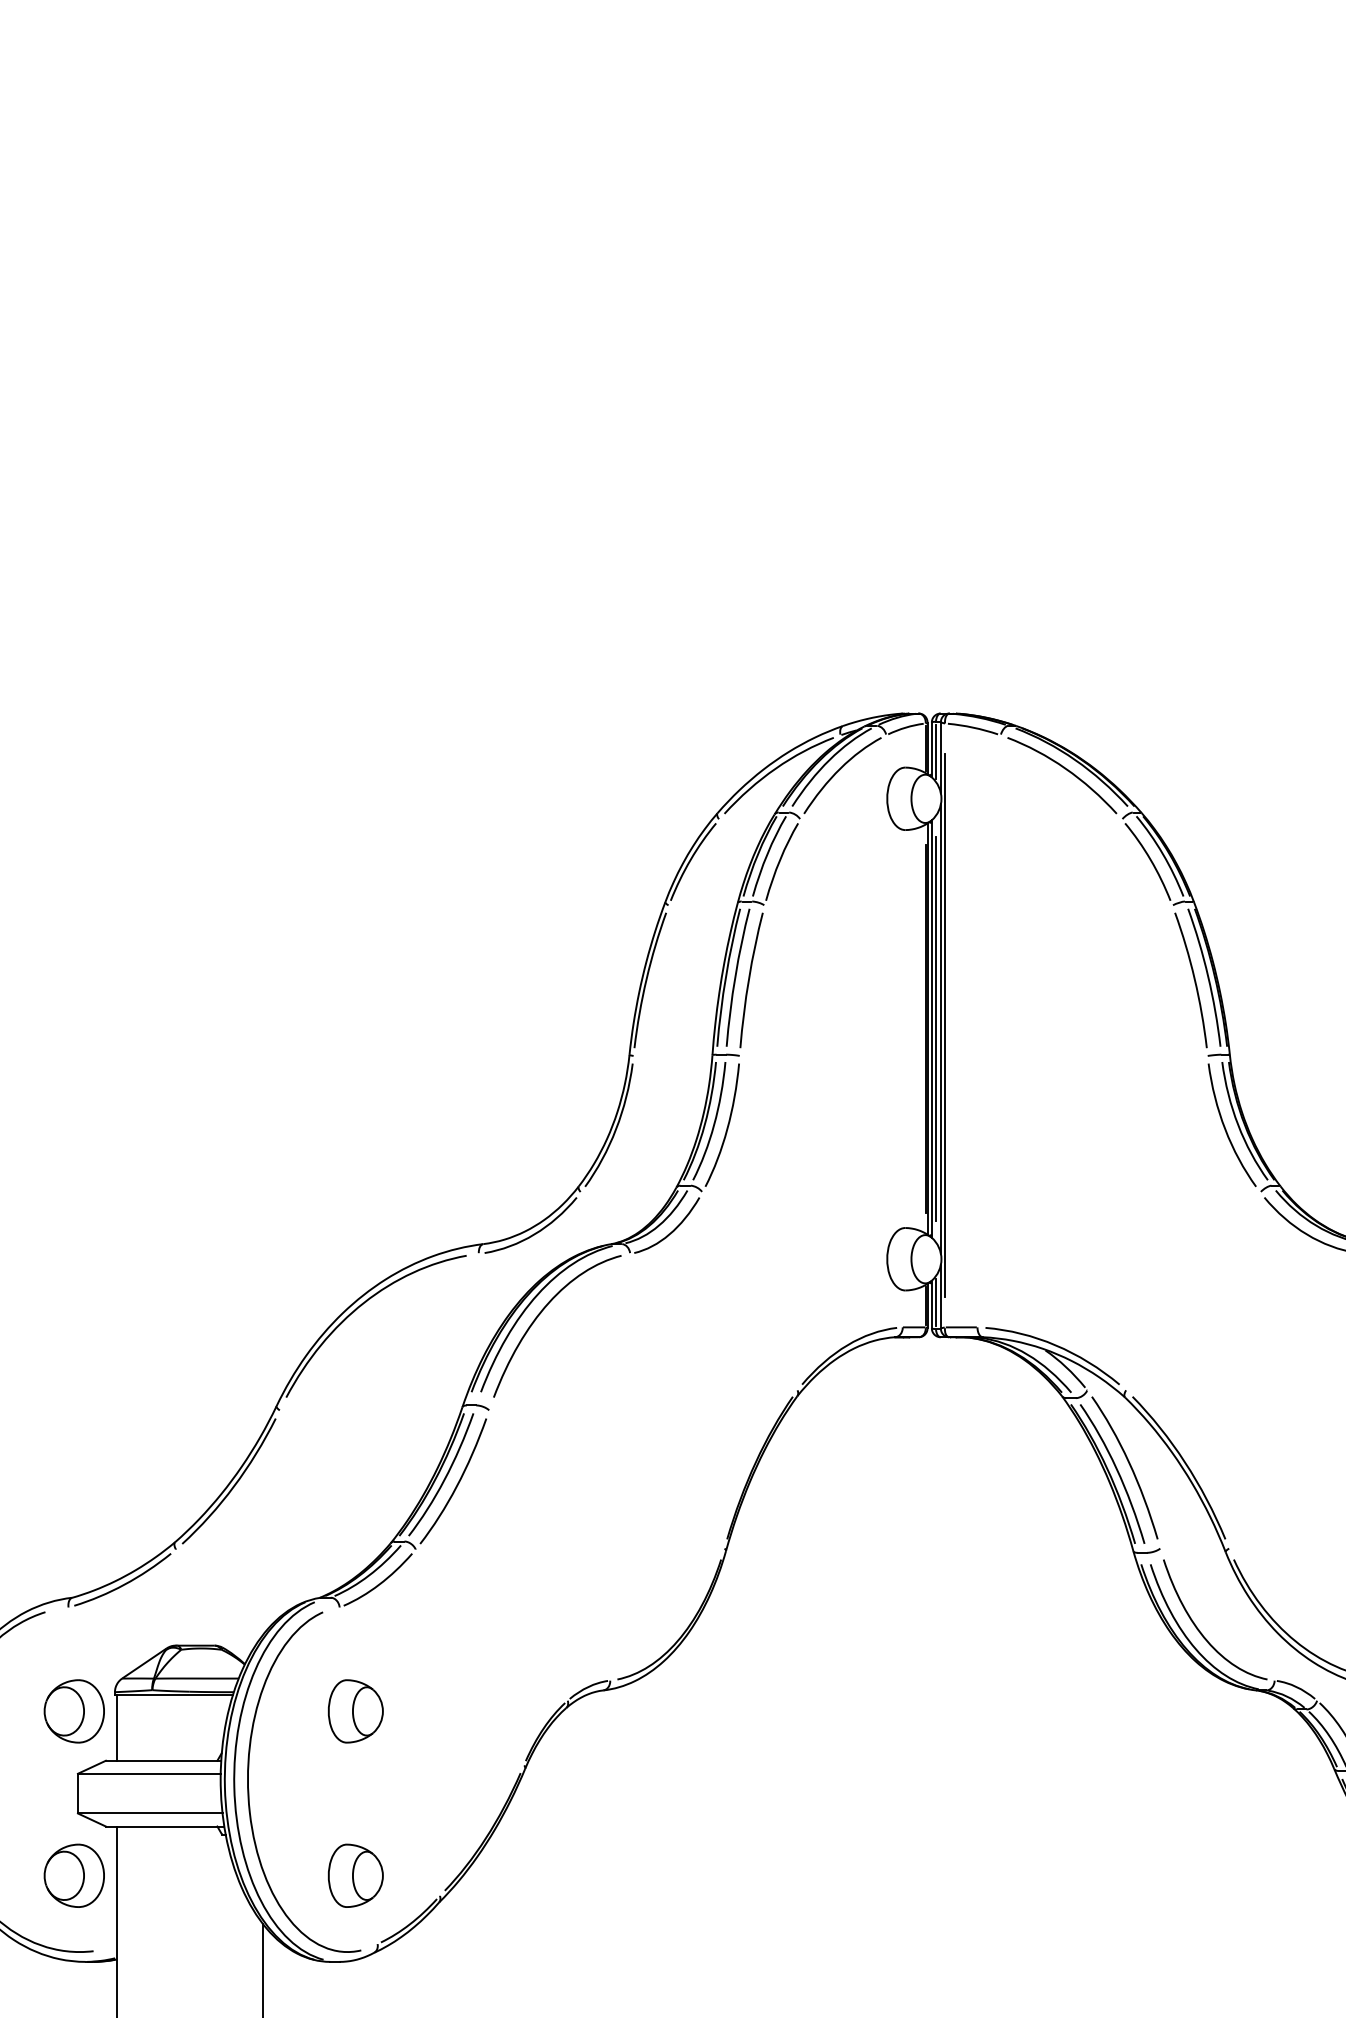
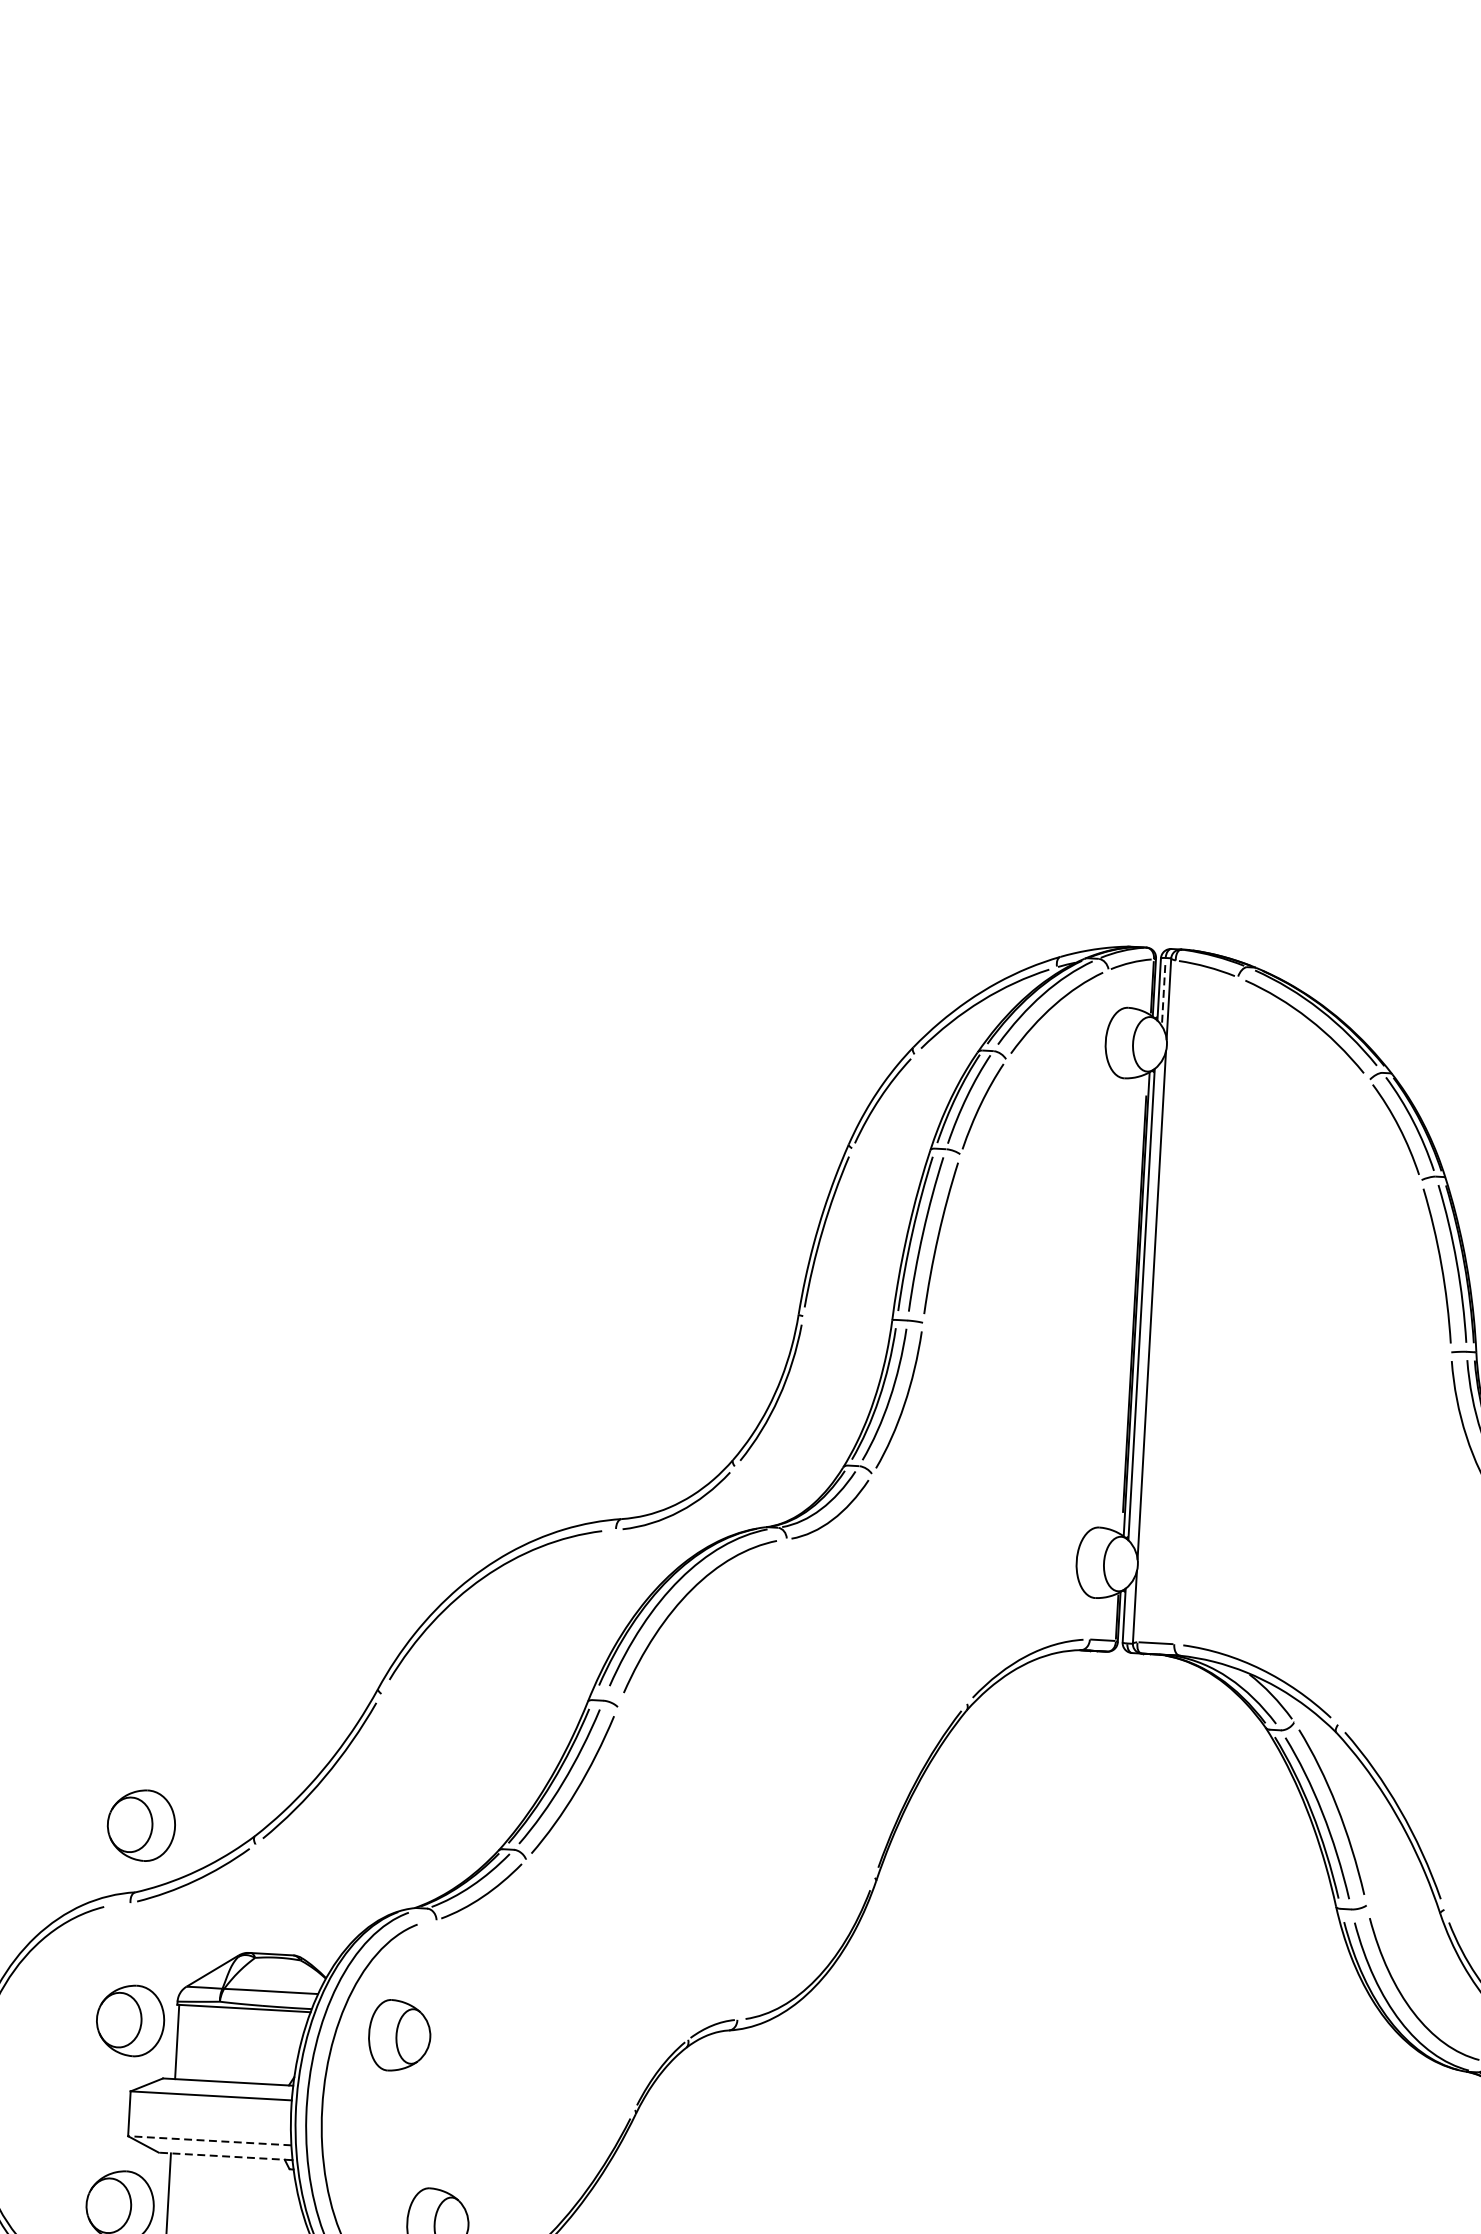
line: (936, 751) -> (1164, 991), solid -> dashed
line: (945, 1025) -> (1157, 1301), removed
line: (936, 1028) -> (1146, 1304), removed
line: (936, 1302) -> (1129, 1613), removed
part: (73, 1538) -> (140, 1825), added
part: (355, 1711) -> (399, 2035), moved
line: (149, 1813) -> (208, 2140), solid -> dashed
line: (164, 1826) -> (225, 2156), solid -> dashed

